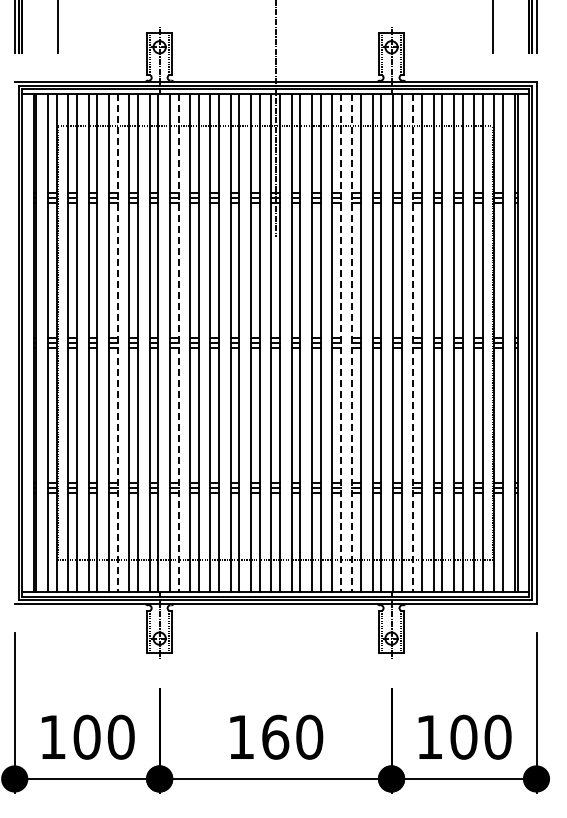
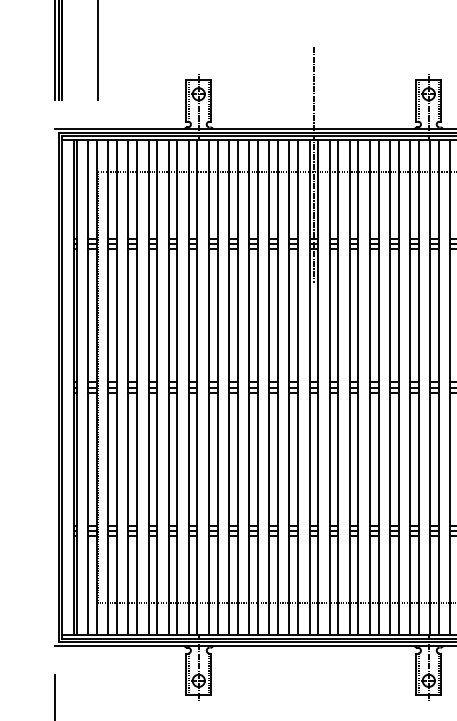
line: (117, 343) -> (157, 388), dashed -> solid
line: (178, 343) -> (217, 388), dashed -> solid
line: (340, 343) -> (378, 388), dashed -> solid
line: (352, 343) -> (390, 388), dashed -> solid
line: (413, 343) -> (450, 388), dashed -> solid

